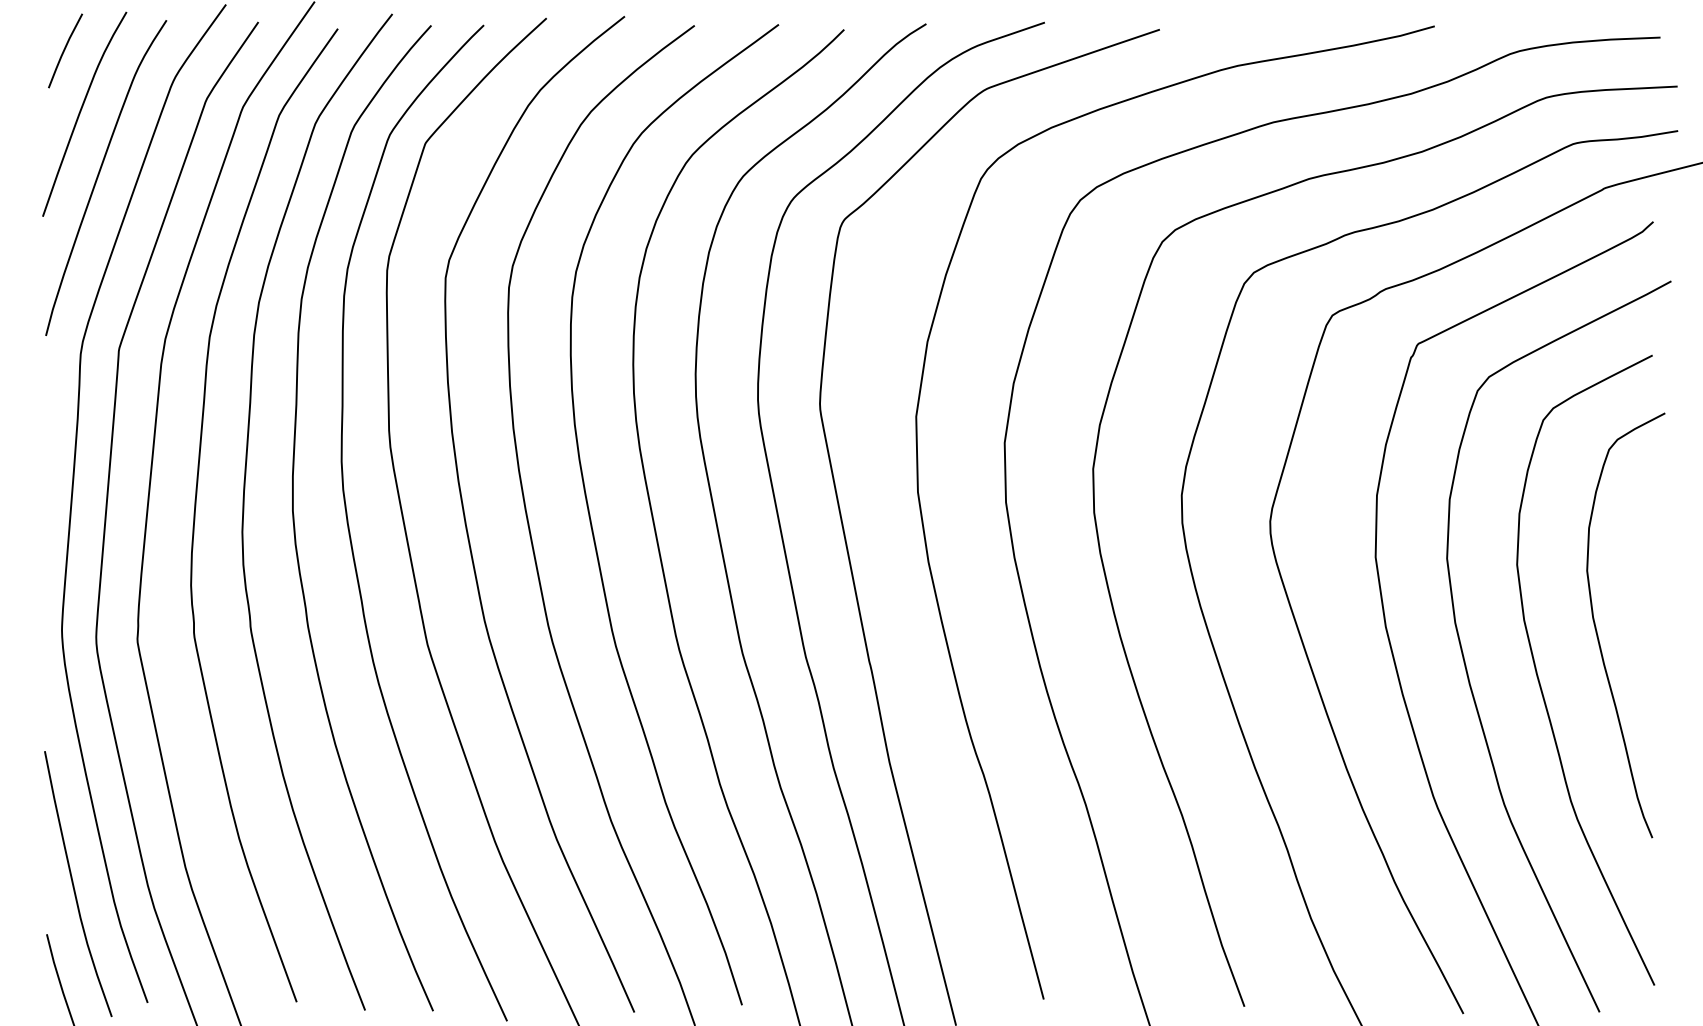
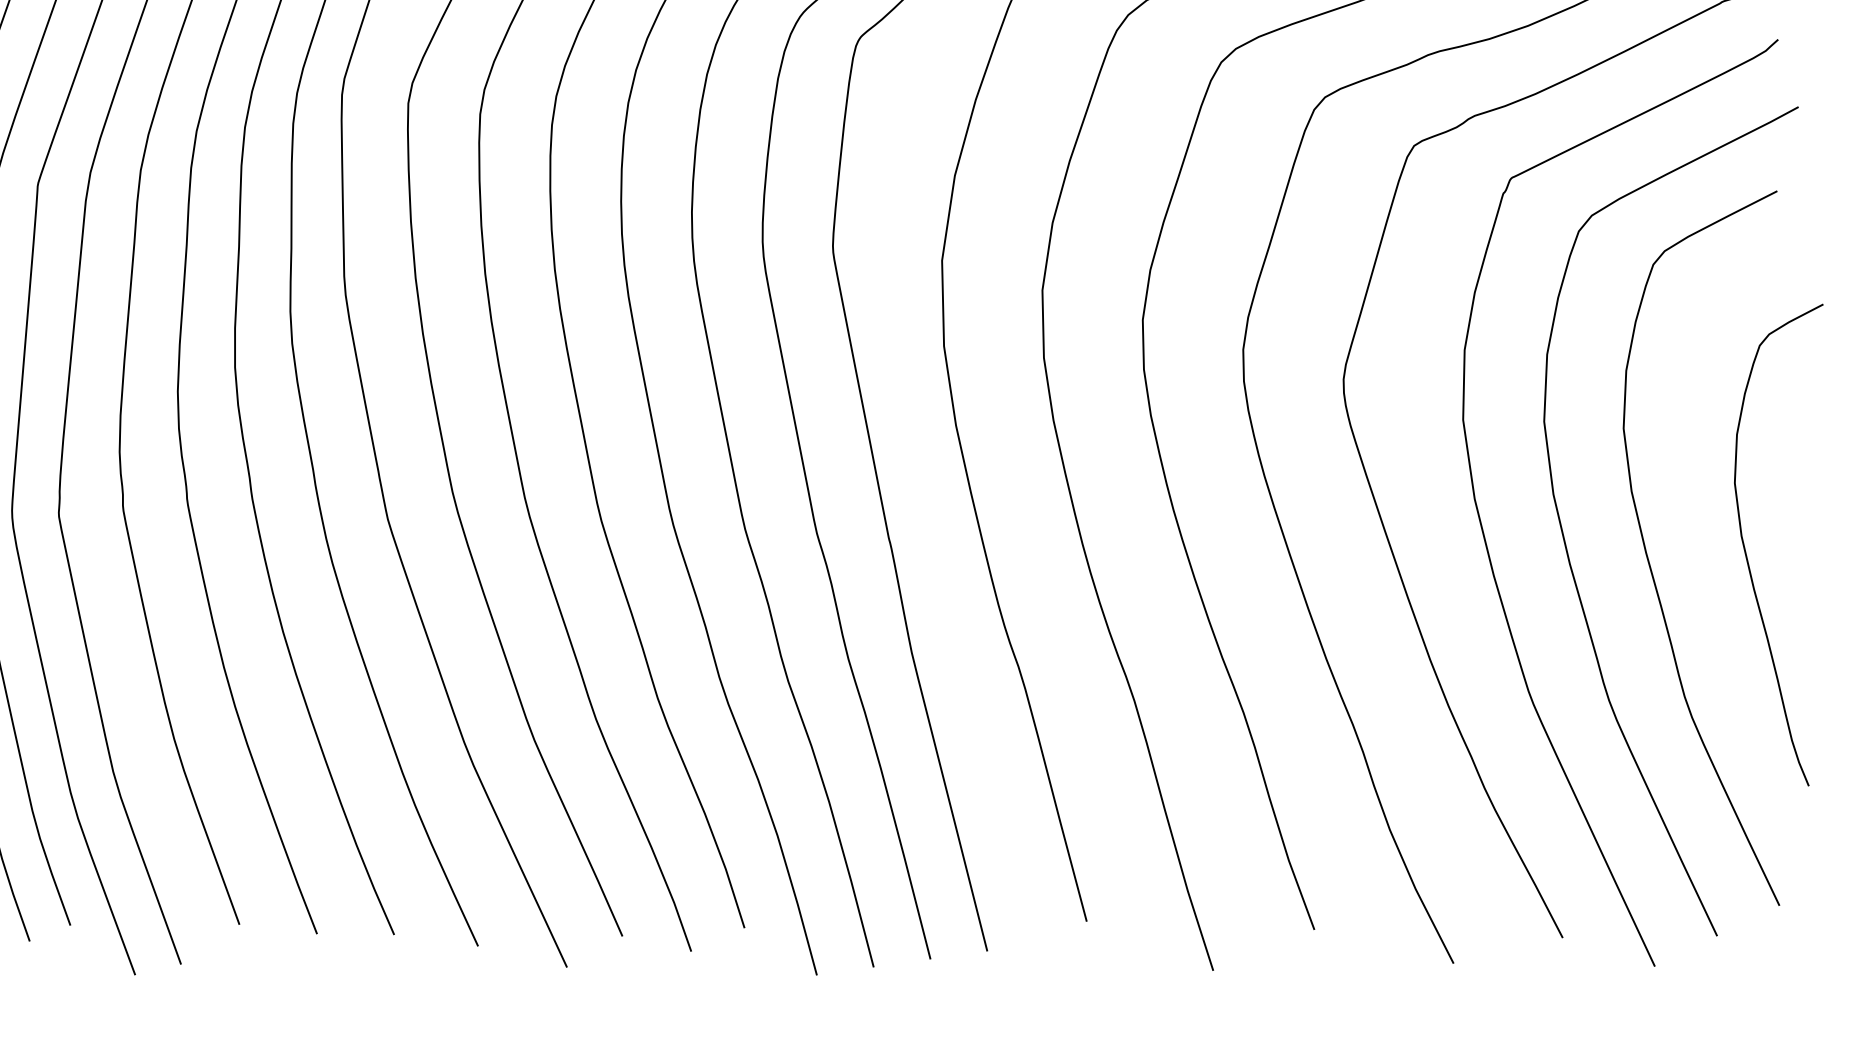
curve: (1597, 630) -> (1746, 550), moved

